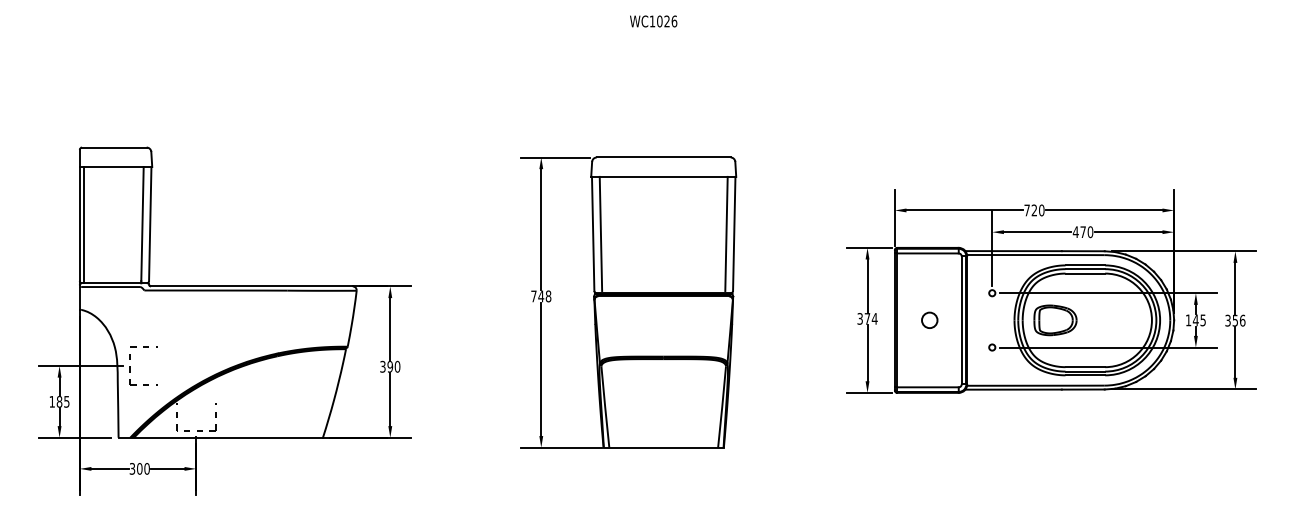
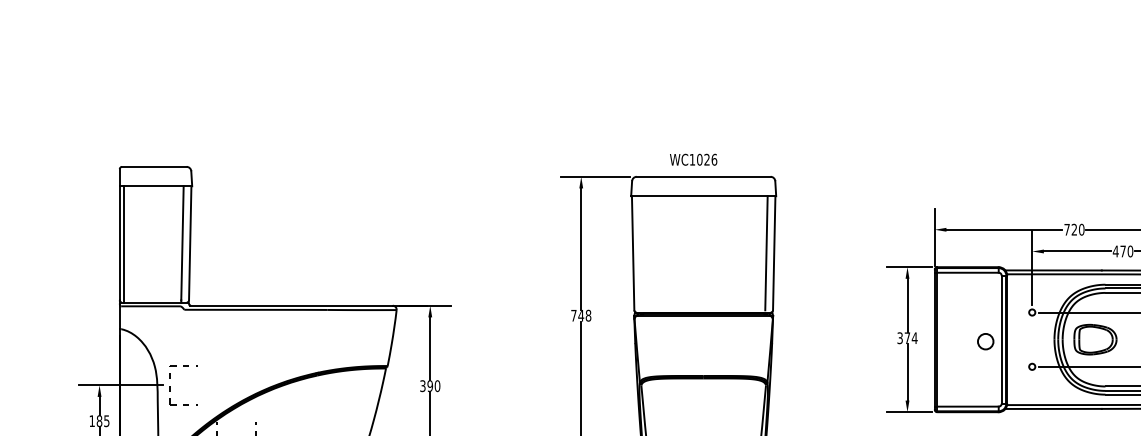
text: (653, 21) -> (693, 159), moved
line: (600, 233) -> (640, 252), removed
circle: (929, 319) -> (985, 340), moved

